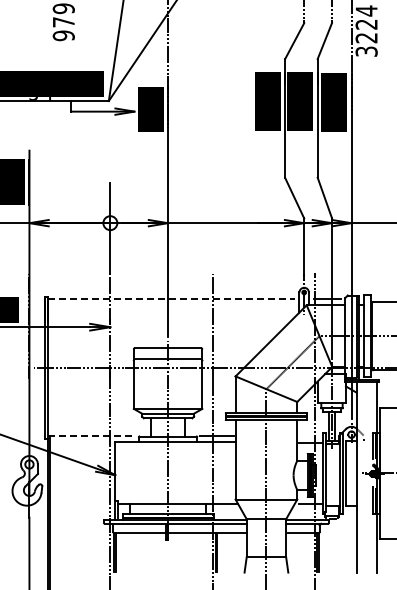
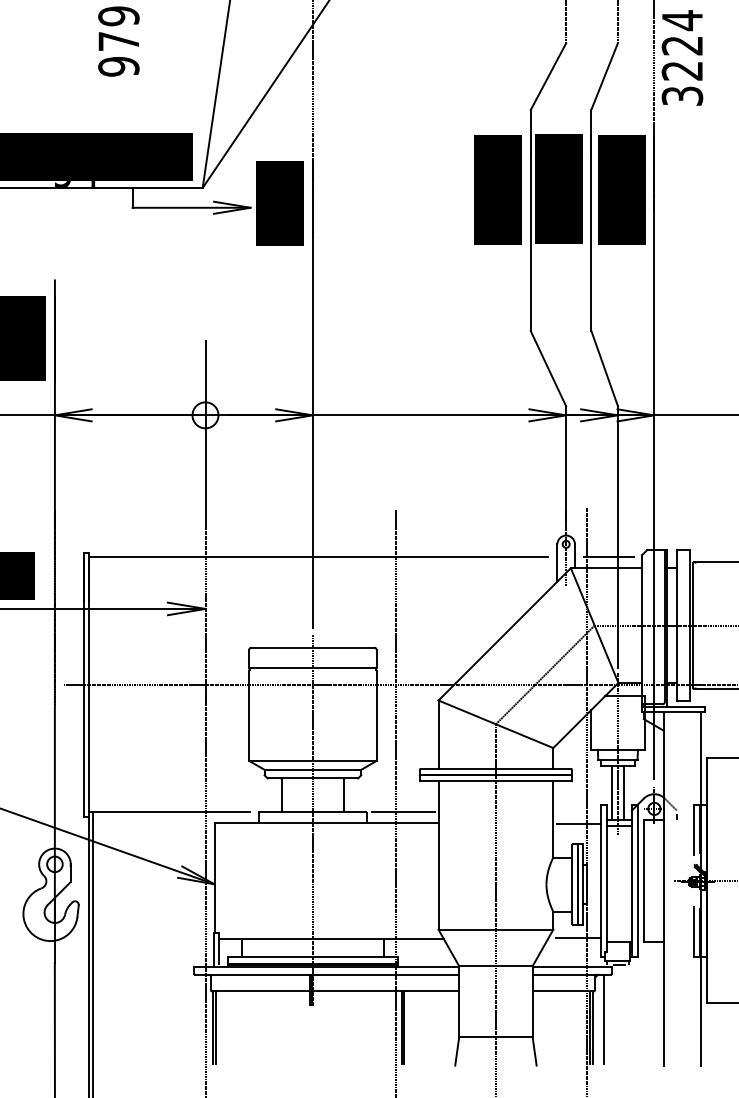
line: (171, 299) -> (319, 557), dashed -> solid
line: (91, 436) -> (170, 812), dashed -> solid
line: (324, 547) -> (603, 1018), added

